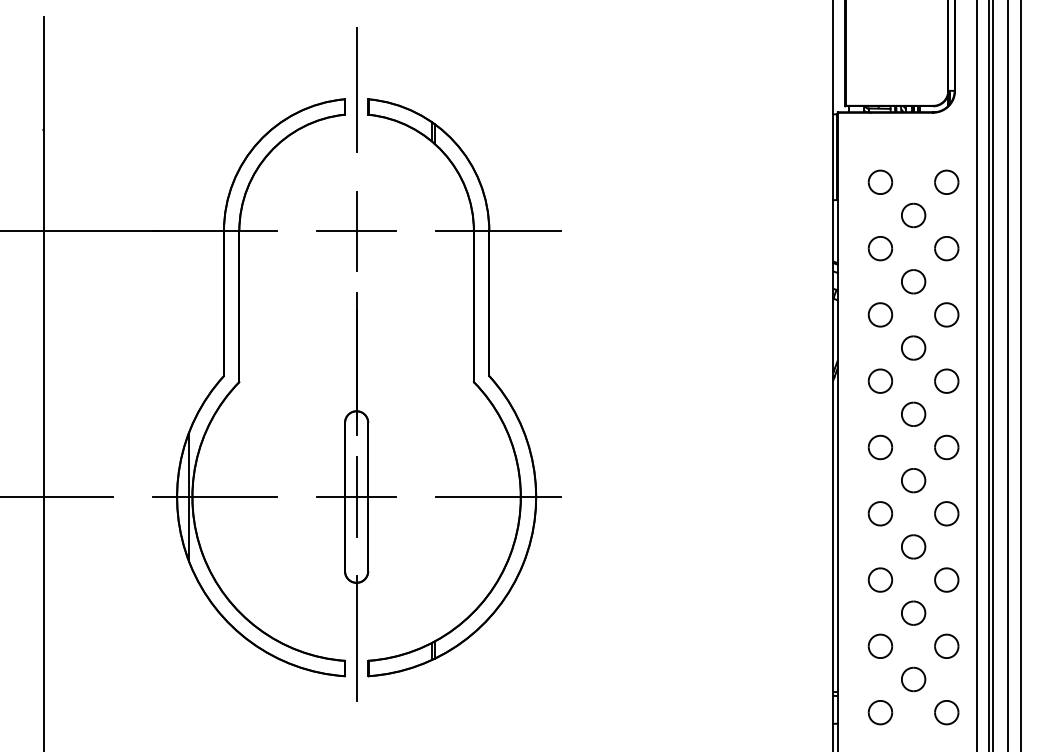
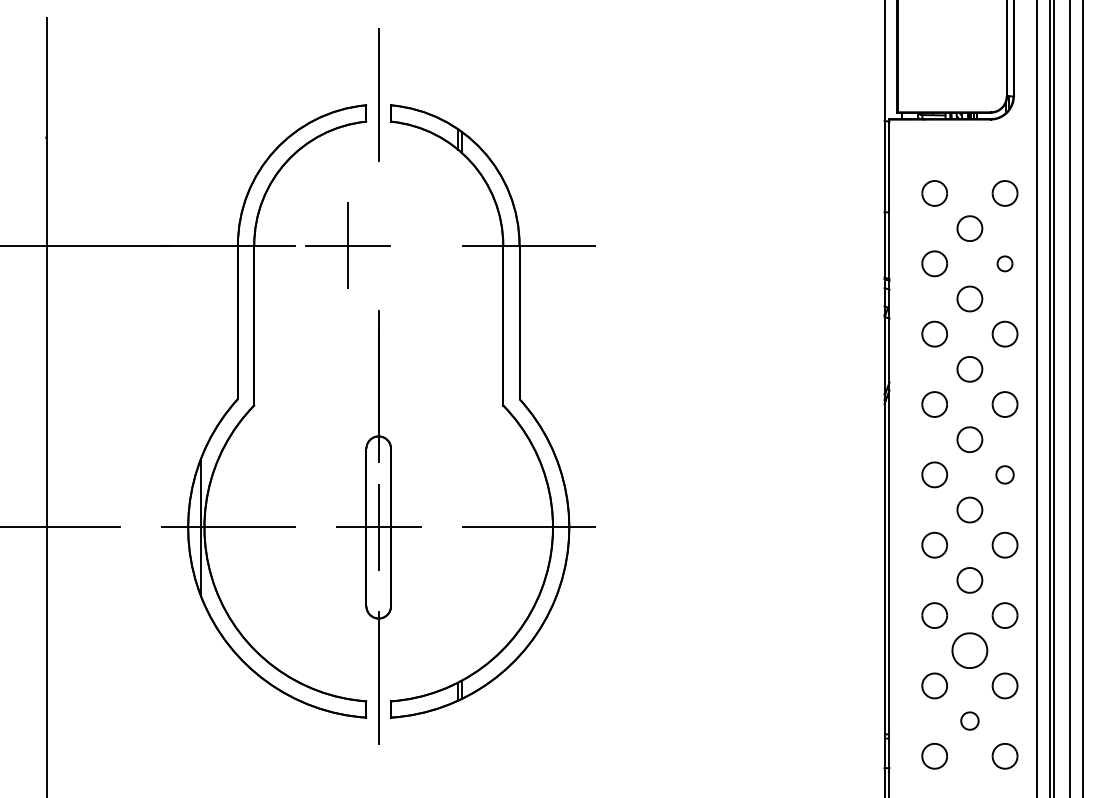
part: (356, 231) -> (347, 245), moved
part: (946, 248) -> (1004, 263), size x0.6
part: (946, 447) -> (1004, 474), size x0.7
part: (913, 612) -> (969, 650), size x1.4
part: (913, 678) -> (969, 720), size x0.7

